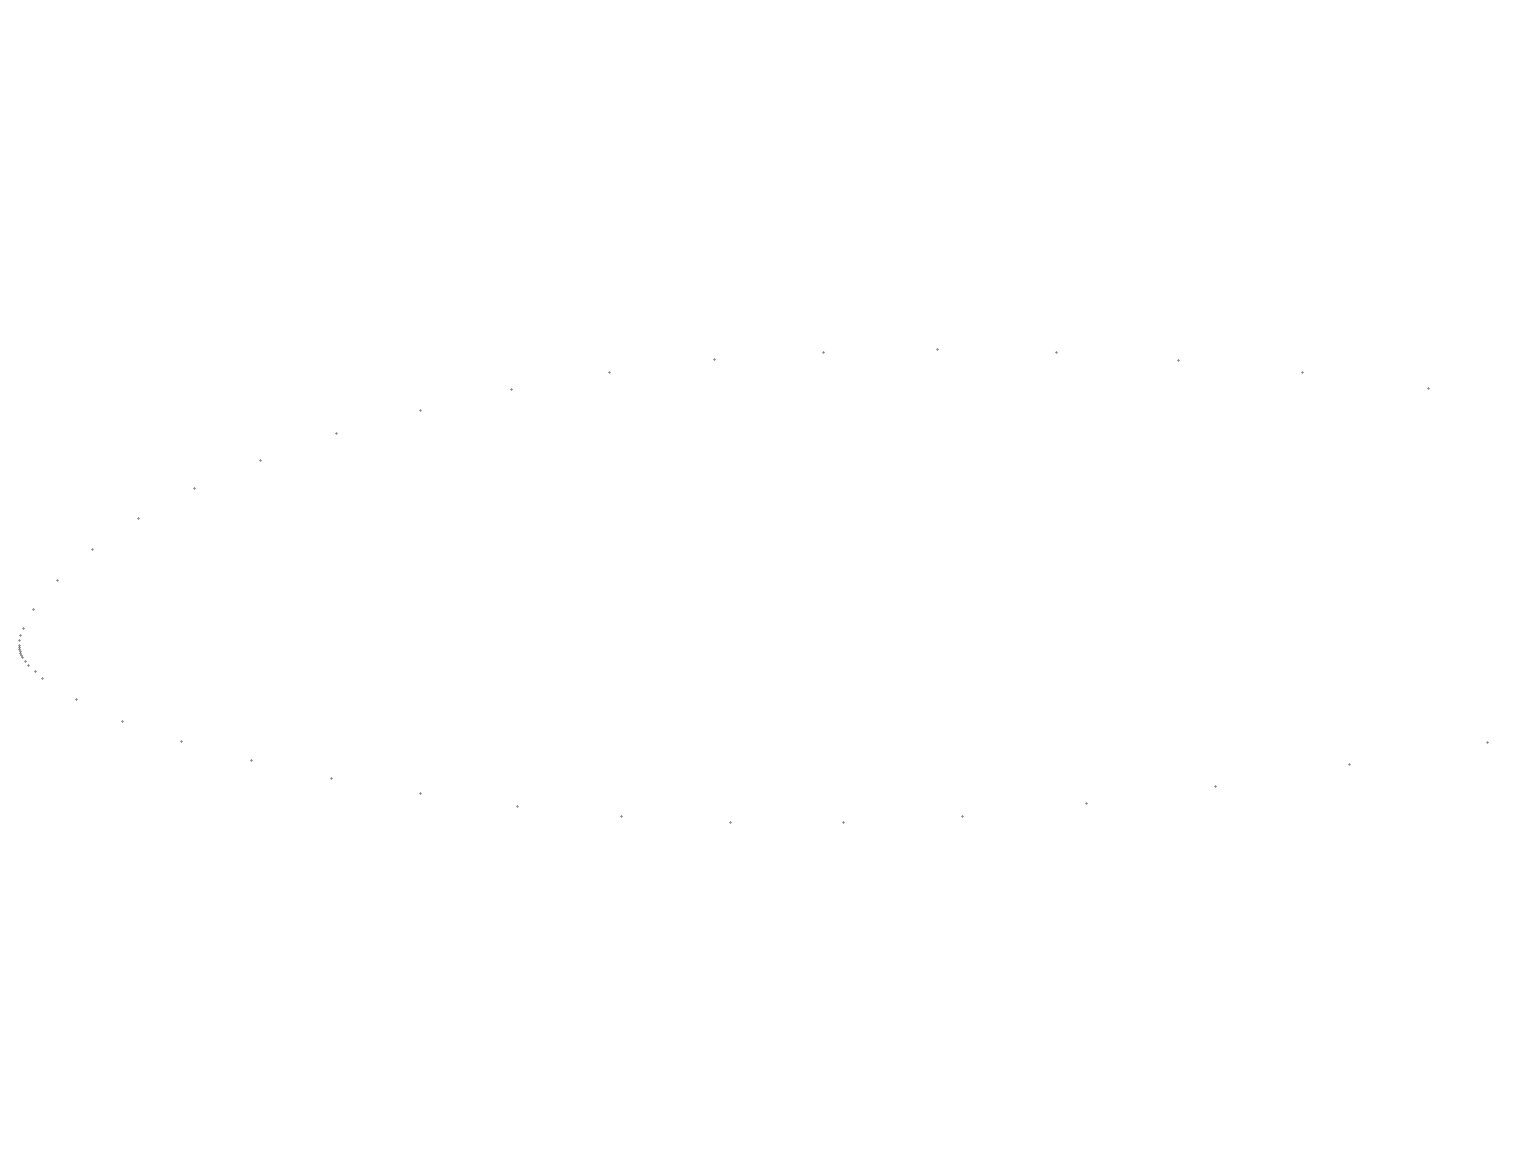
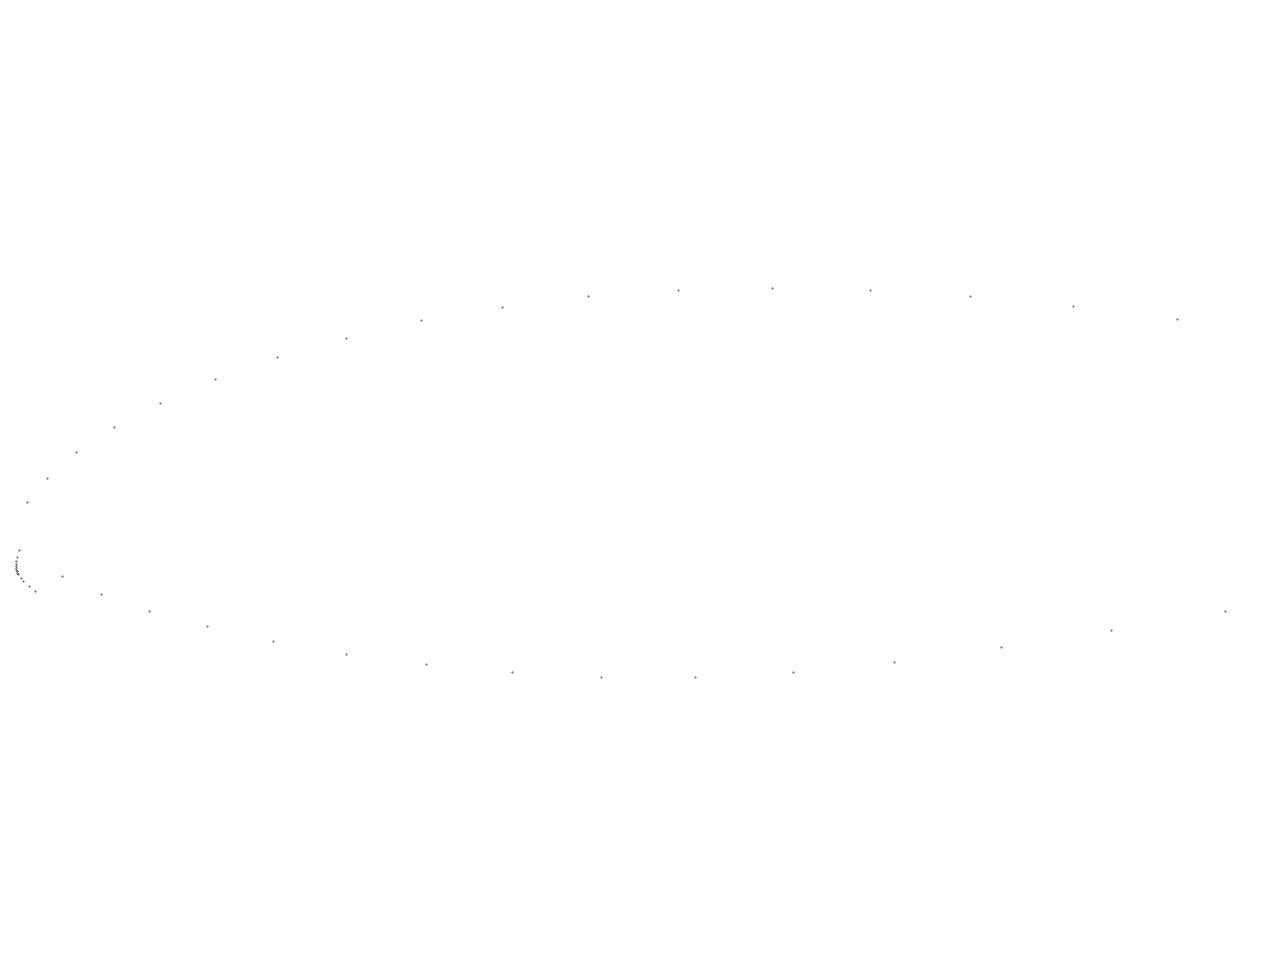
part: (22, 653) -> (18, 571), moved

